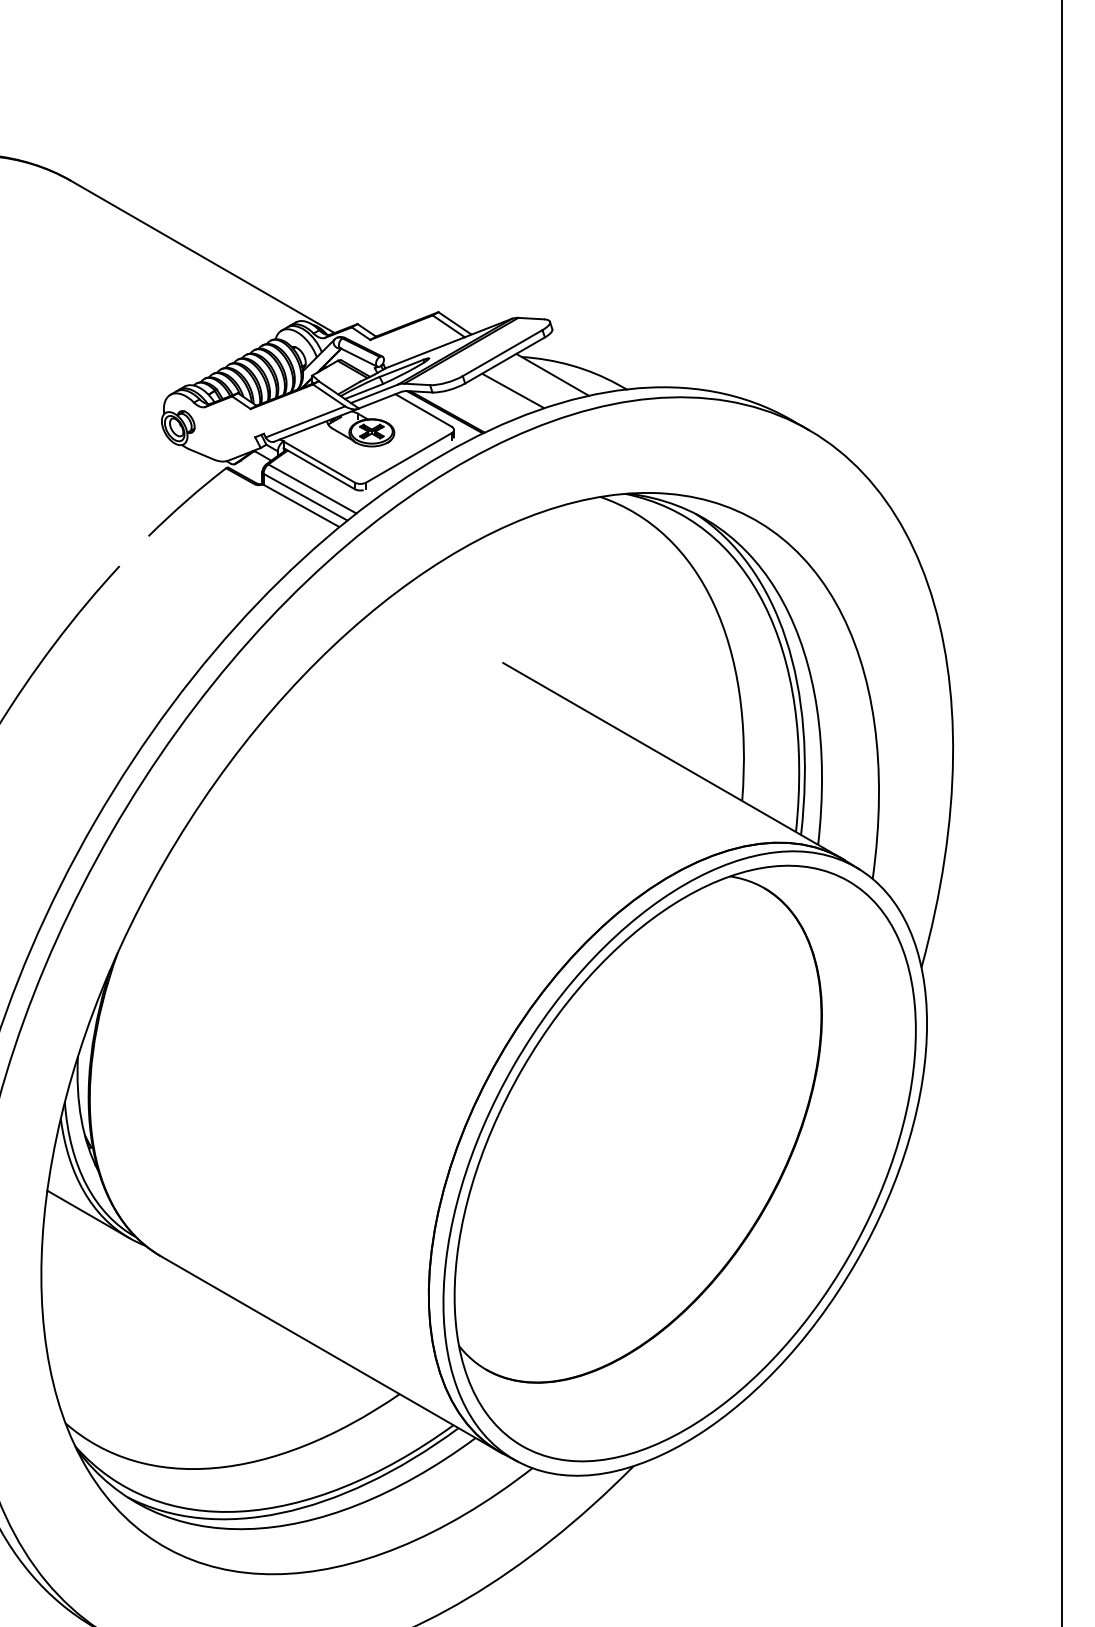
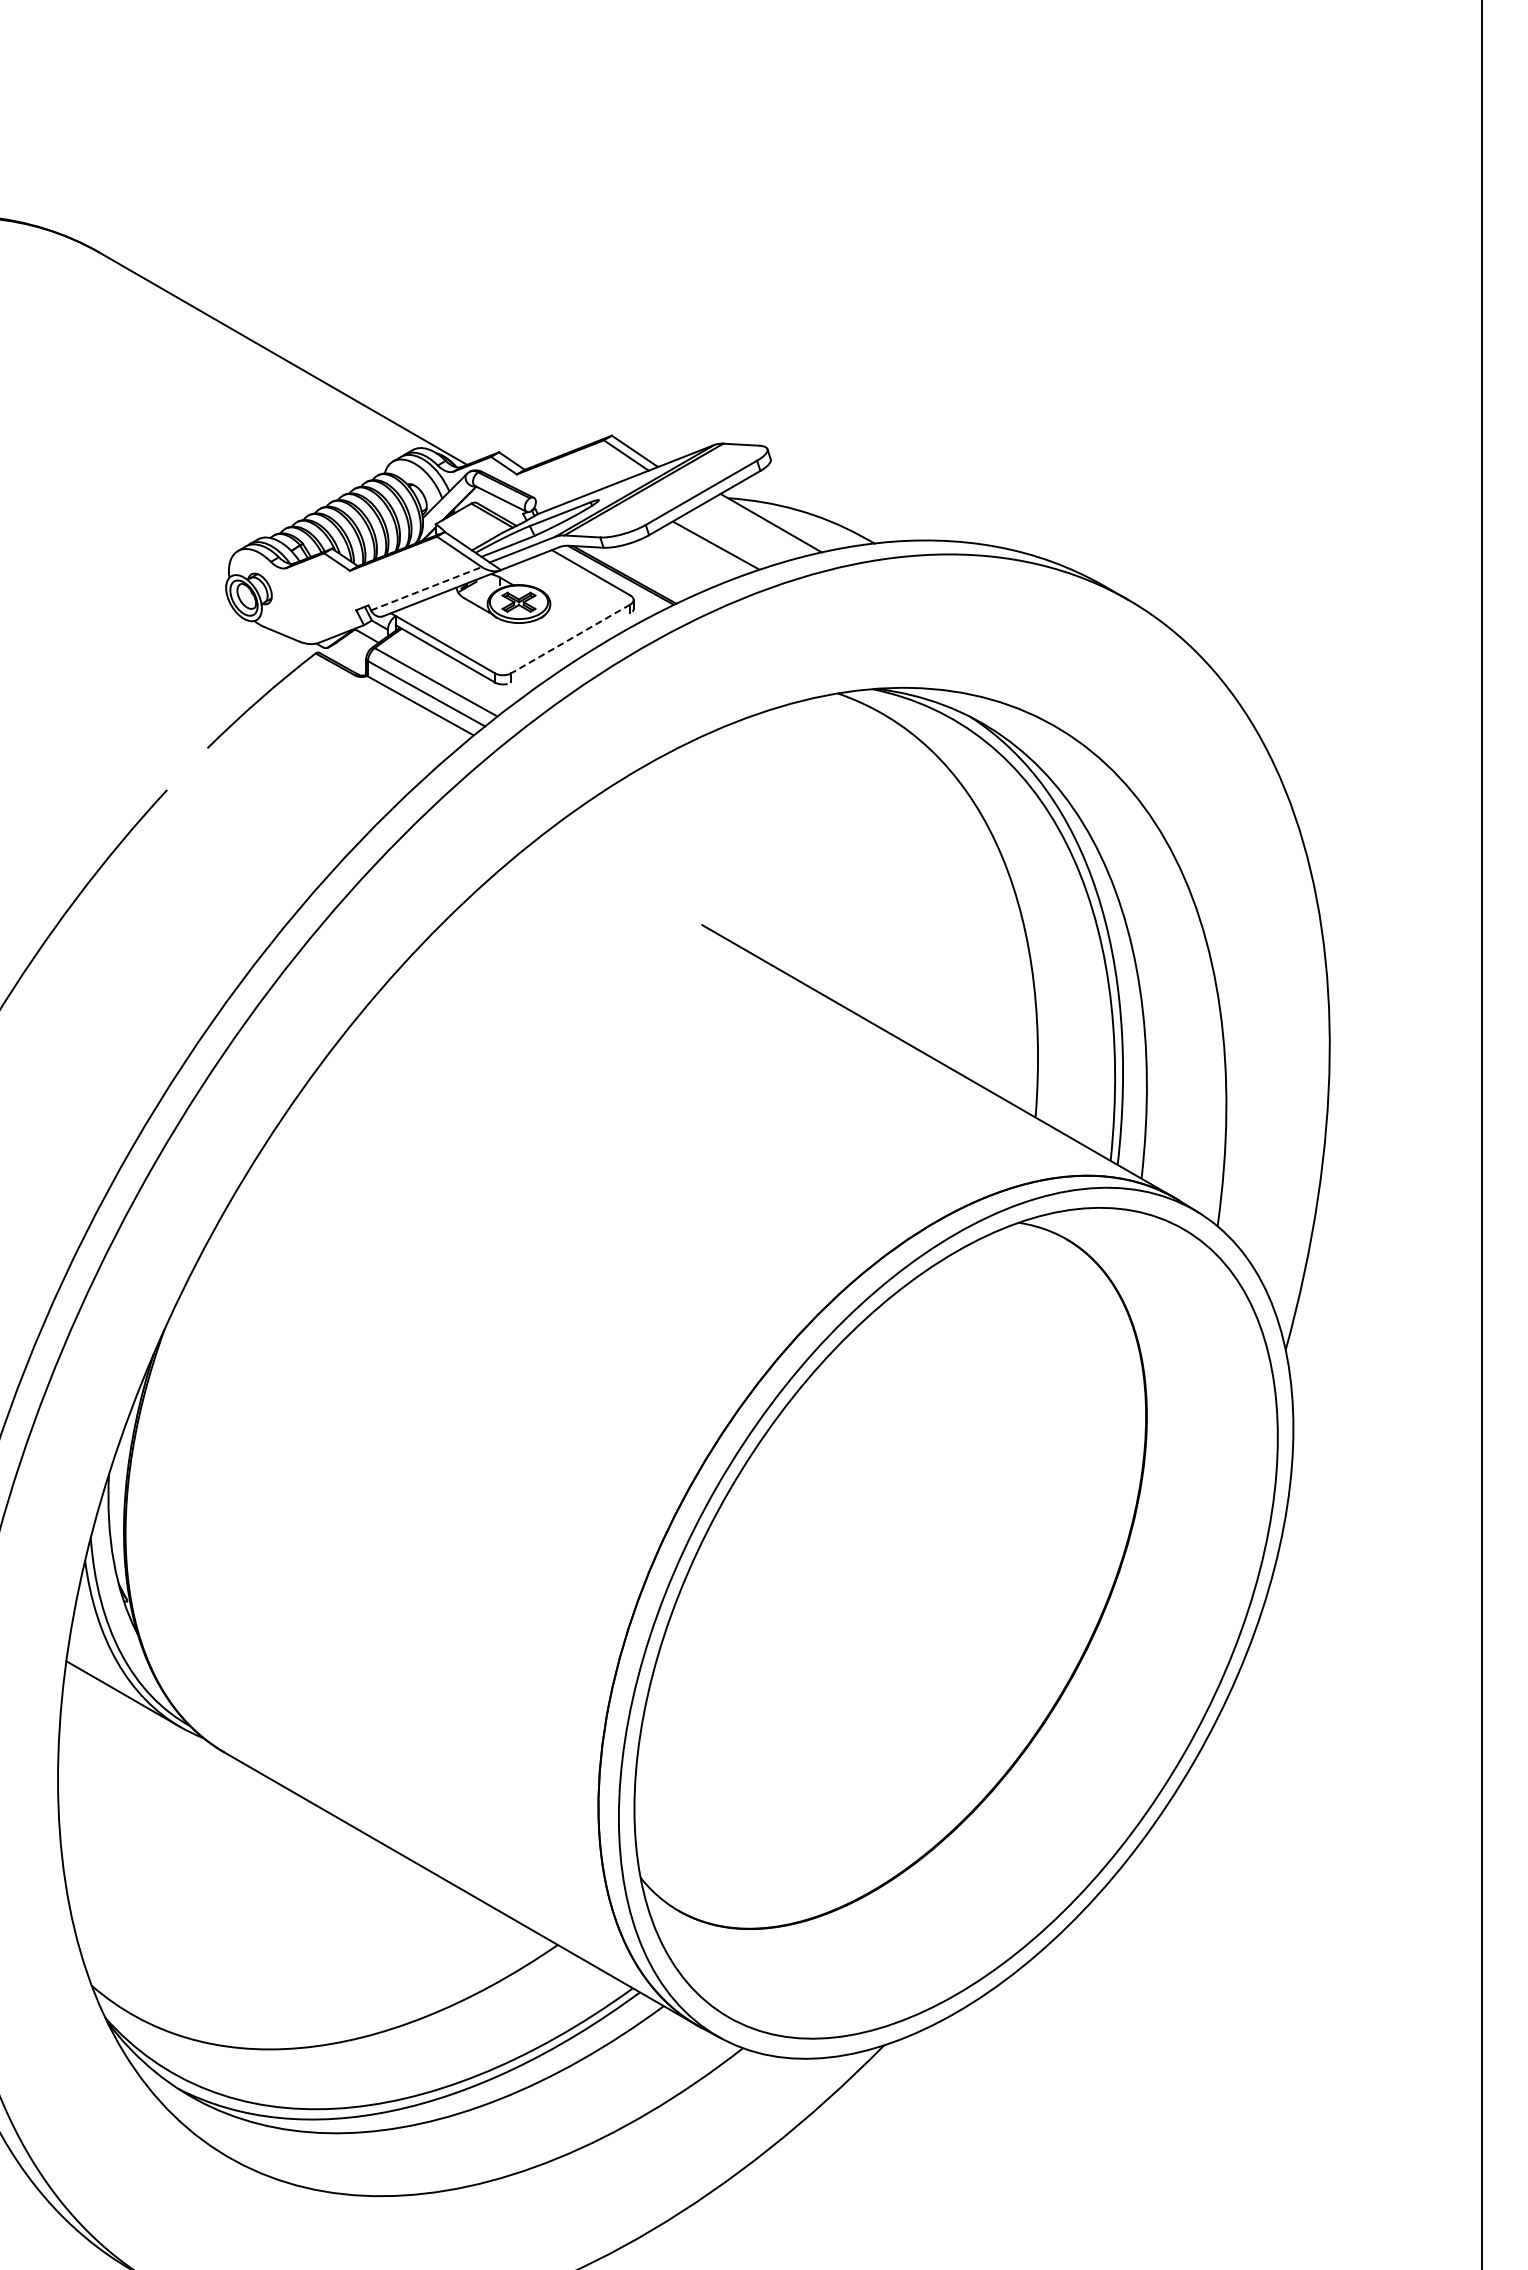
line: (305, 421) -> (426, 588), solid -> dashed
line: (408, 458) -> (570, 639), solid -> dashed

